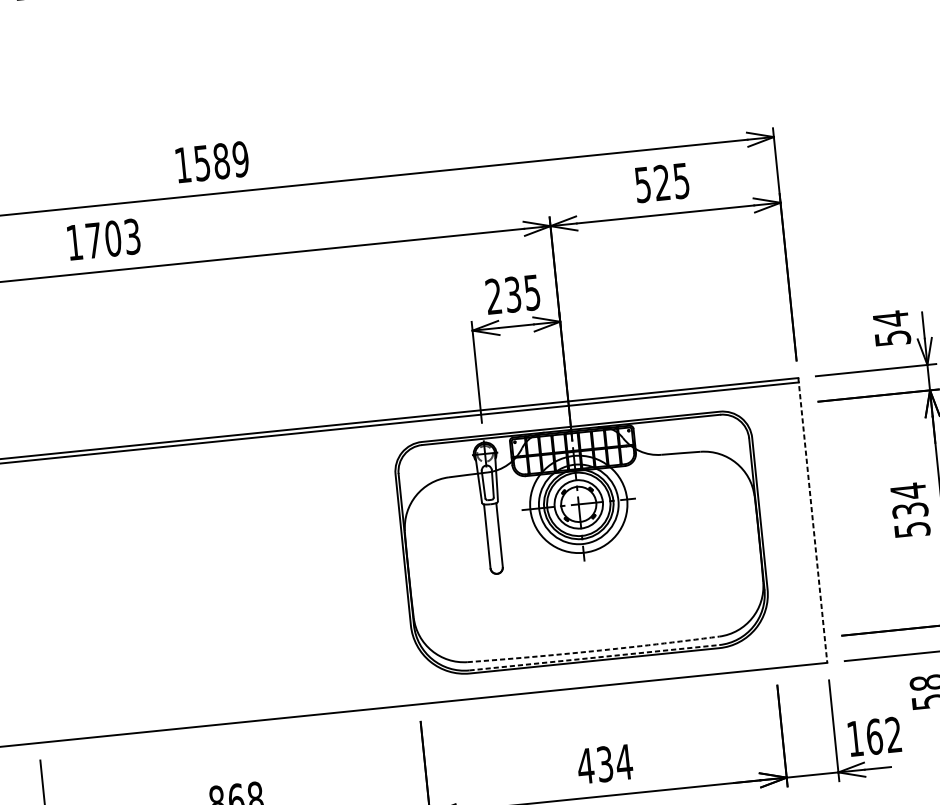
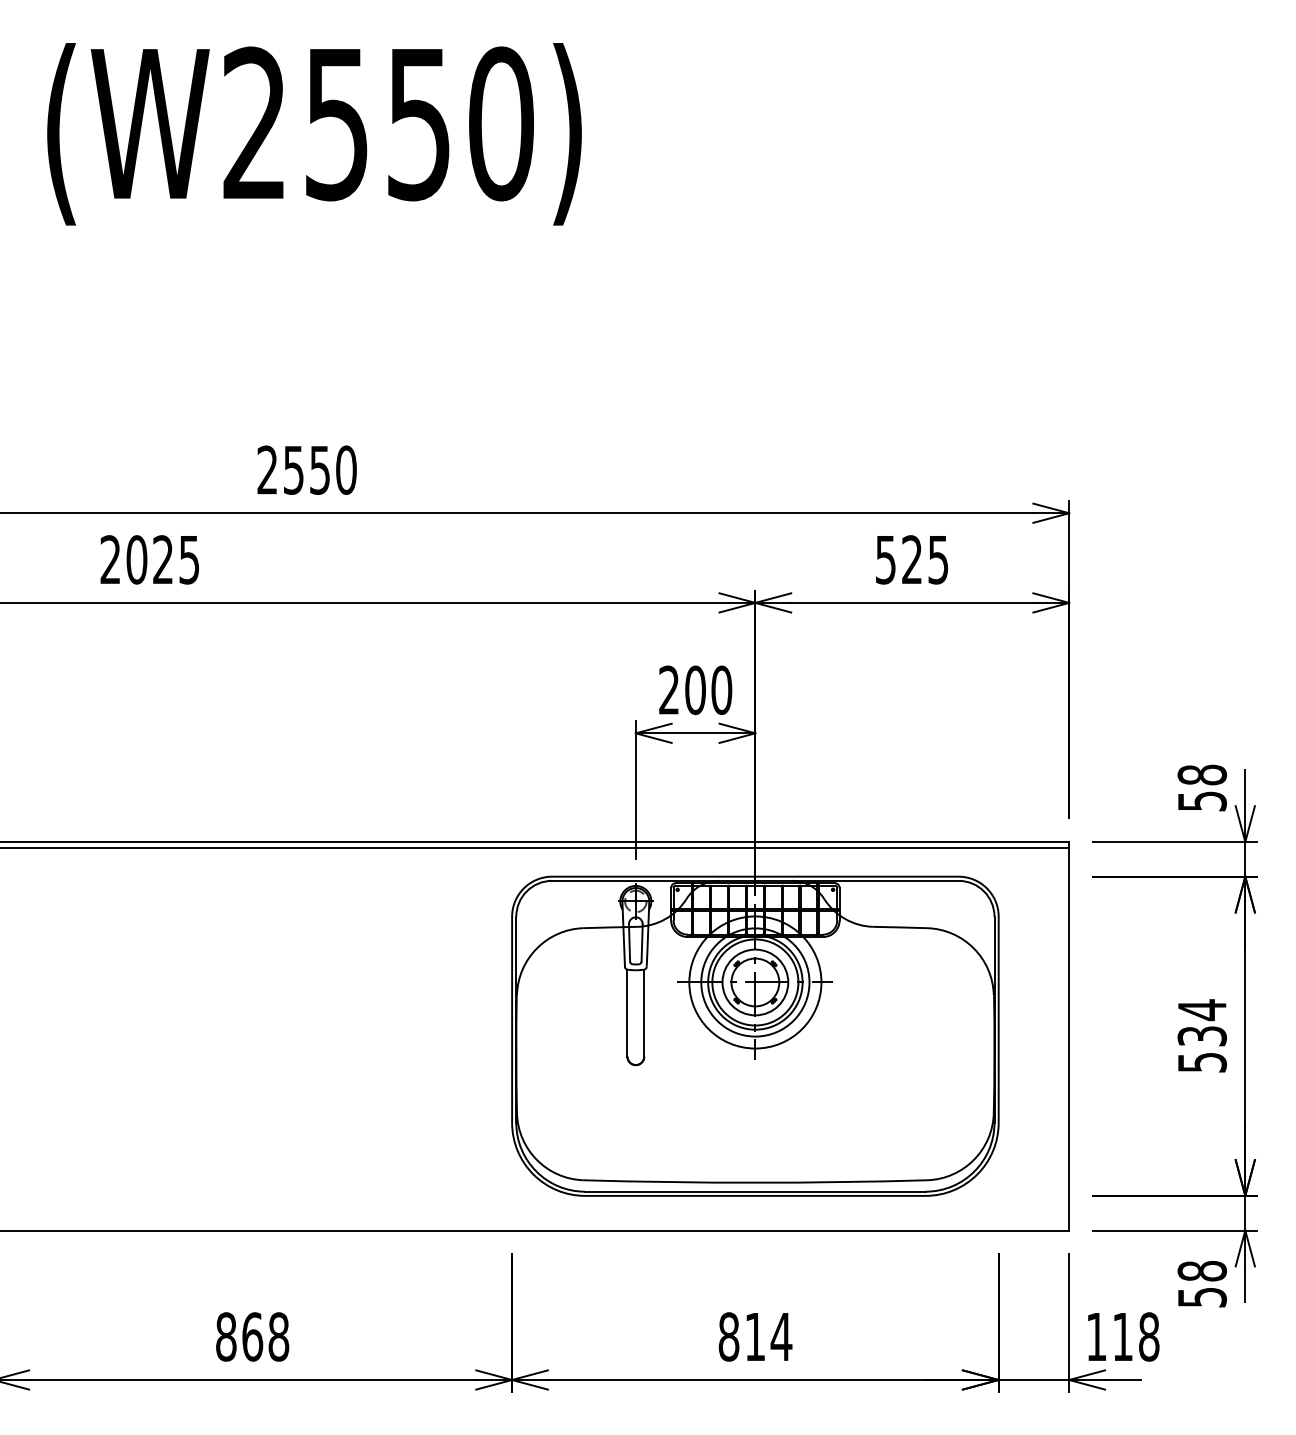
text: (211, 161) -> (306, 469), 1589 -> 2550
text: (103, 239) -> (149, 559), 1703 -> 2025
text: (522, 293) -> (708, 690), 235 -> 200
text: (891, 319) -> (1202, 775), 54 -> 58
line: (813, 520) -> (1069, 1036), dashed -> solid
arc: (593, 651) -> (755, 1182), dashed -> solid
line: (594, 657) -> (755, 1191), dashed -> solid
text: (883, 735) -> (1135, 1336), 162 -> 118
text: (594, 764) -> (741, 1336), 434 -> 814

